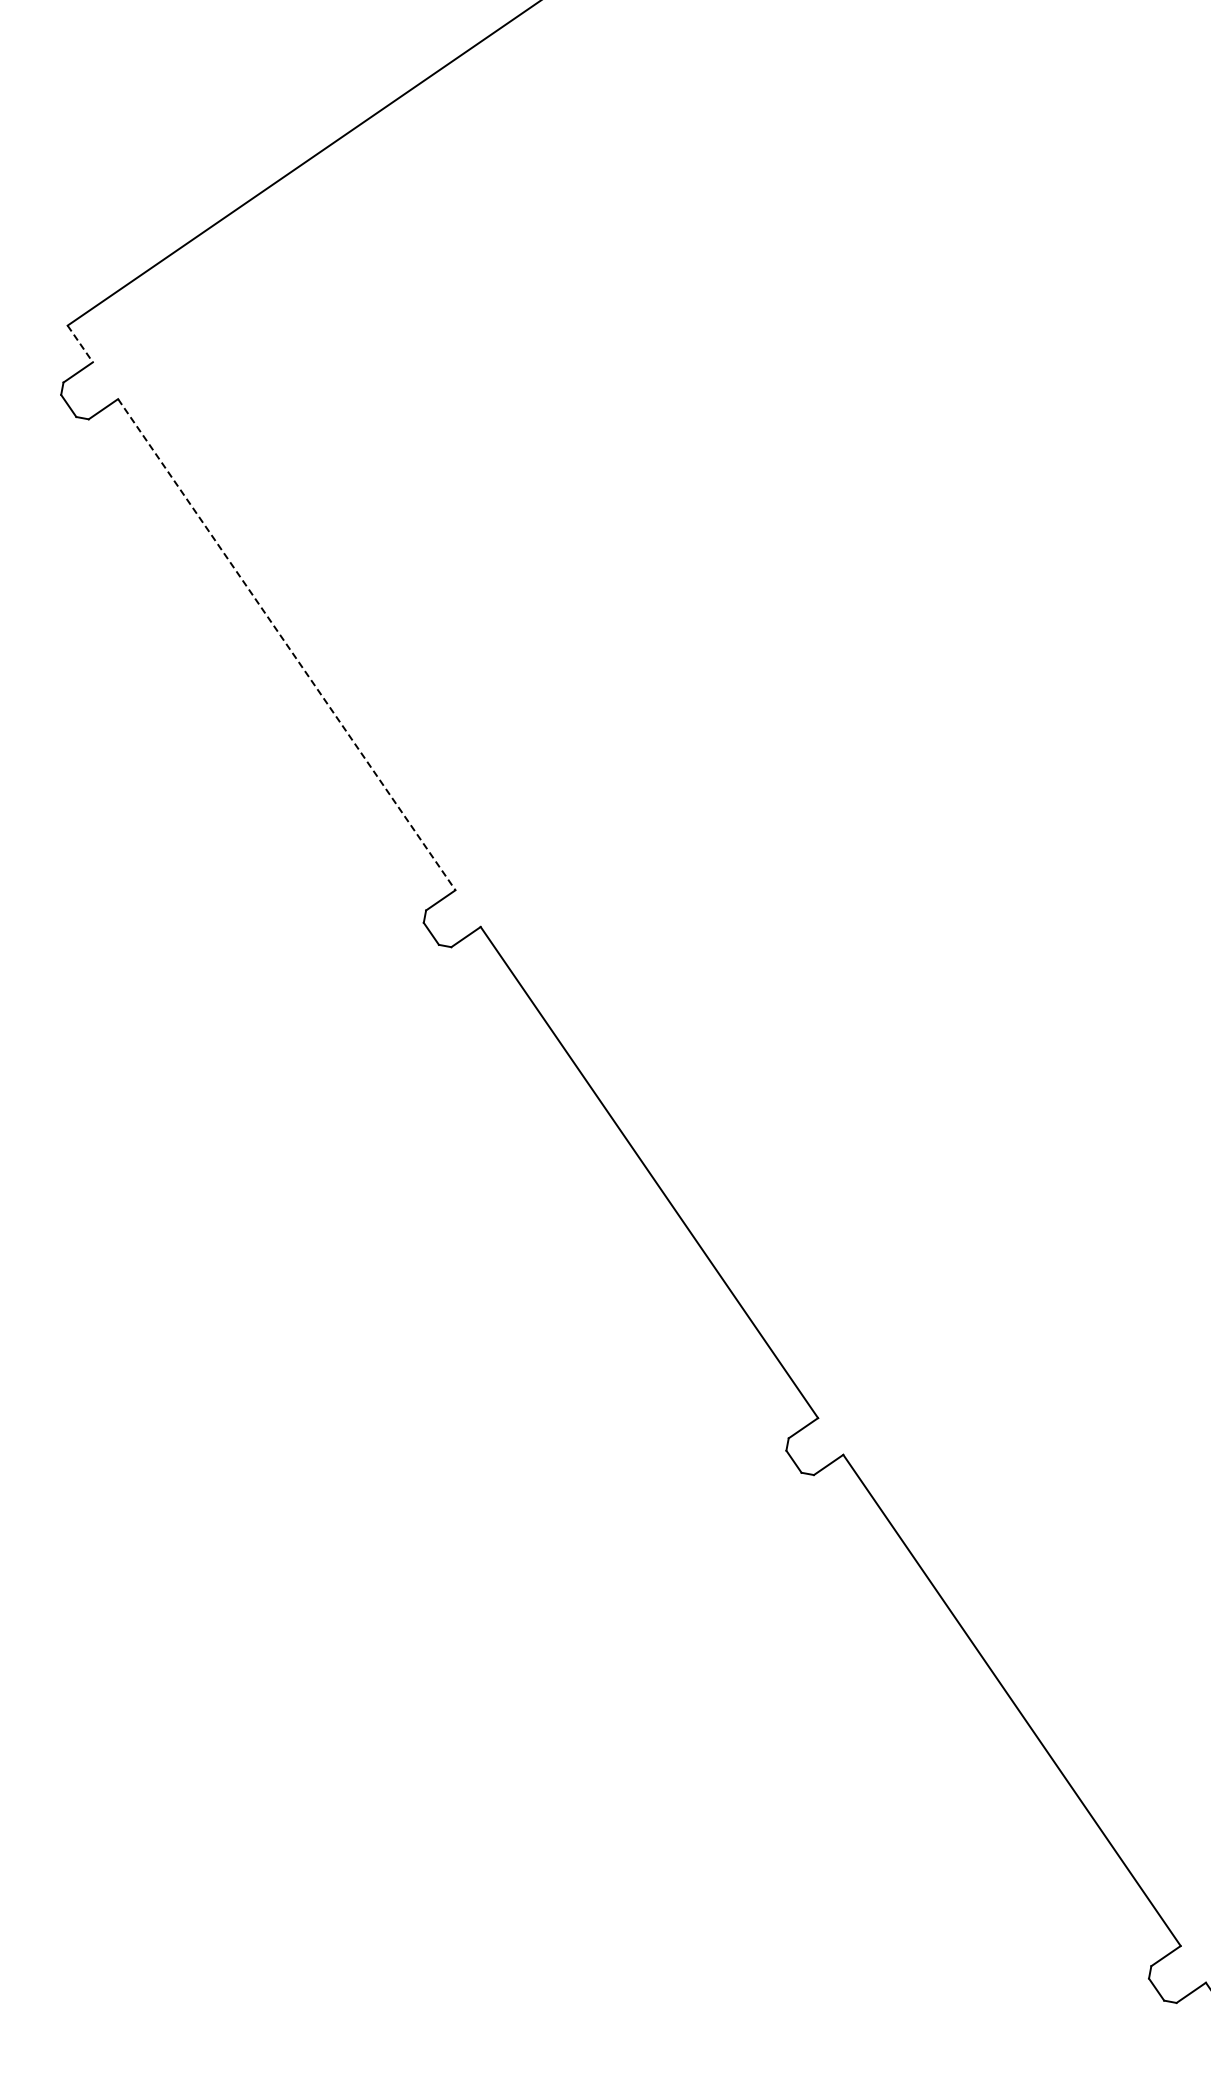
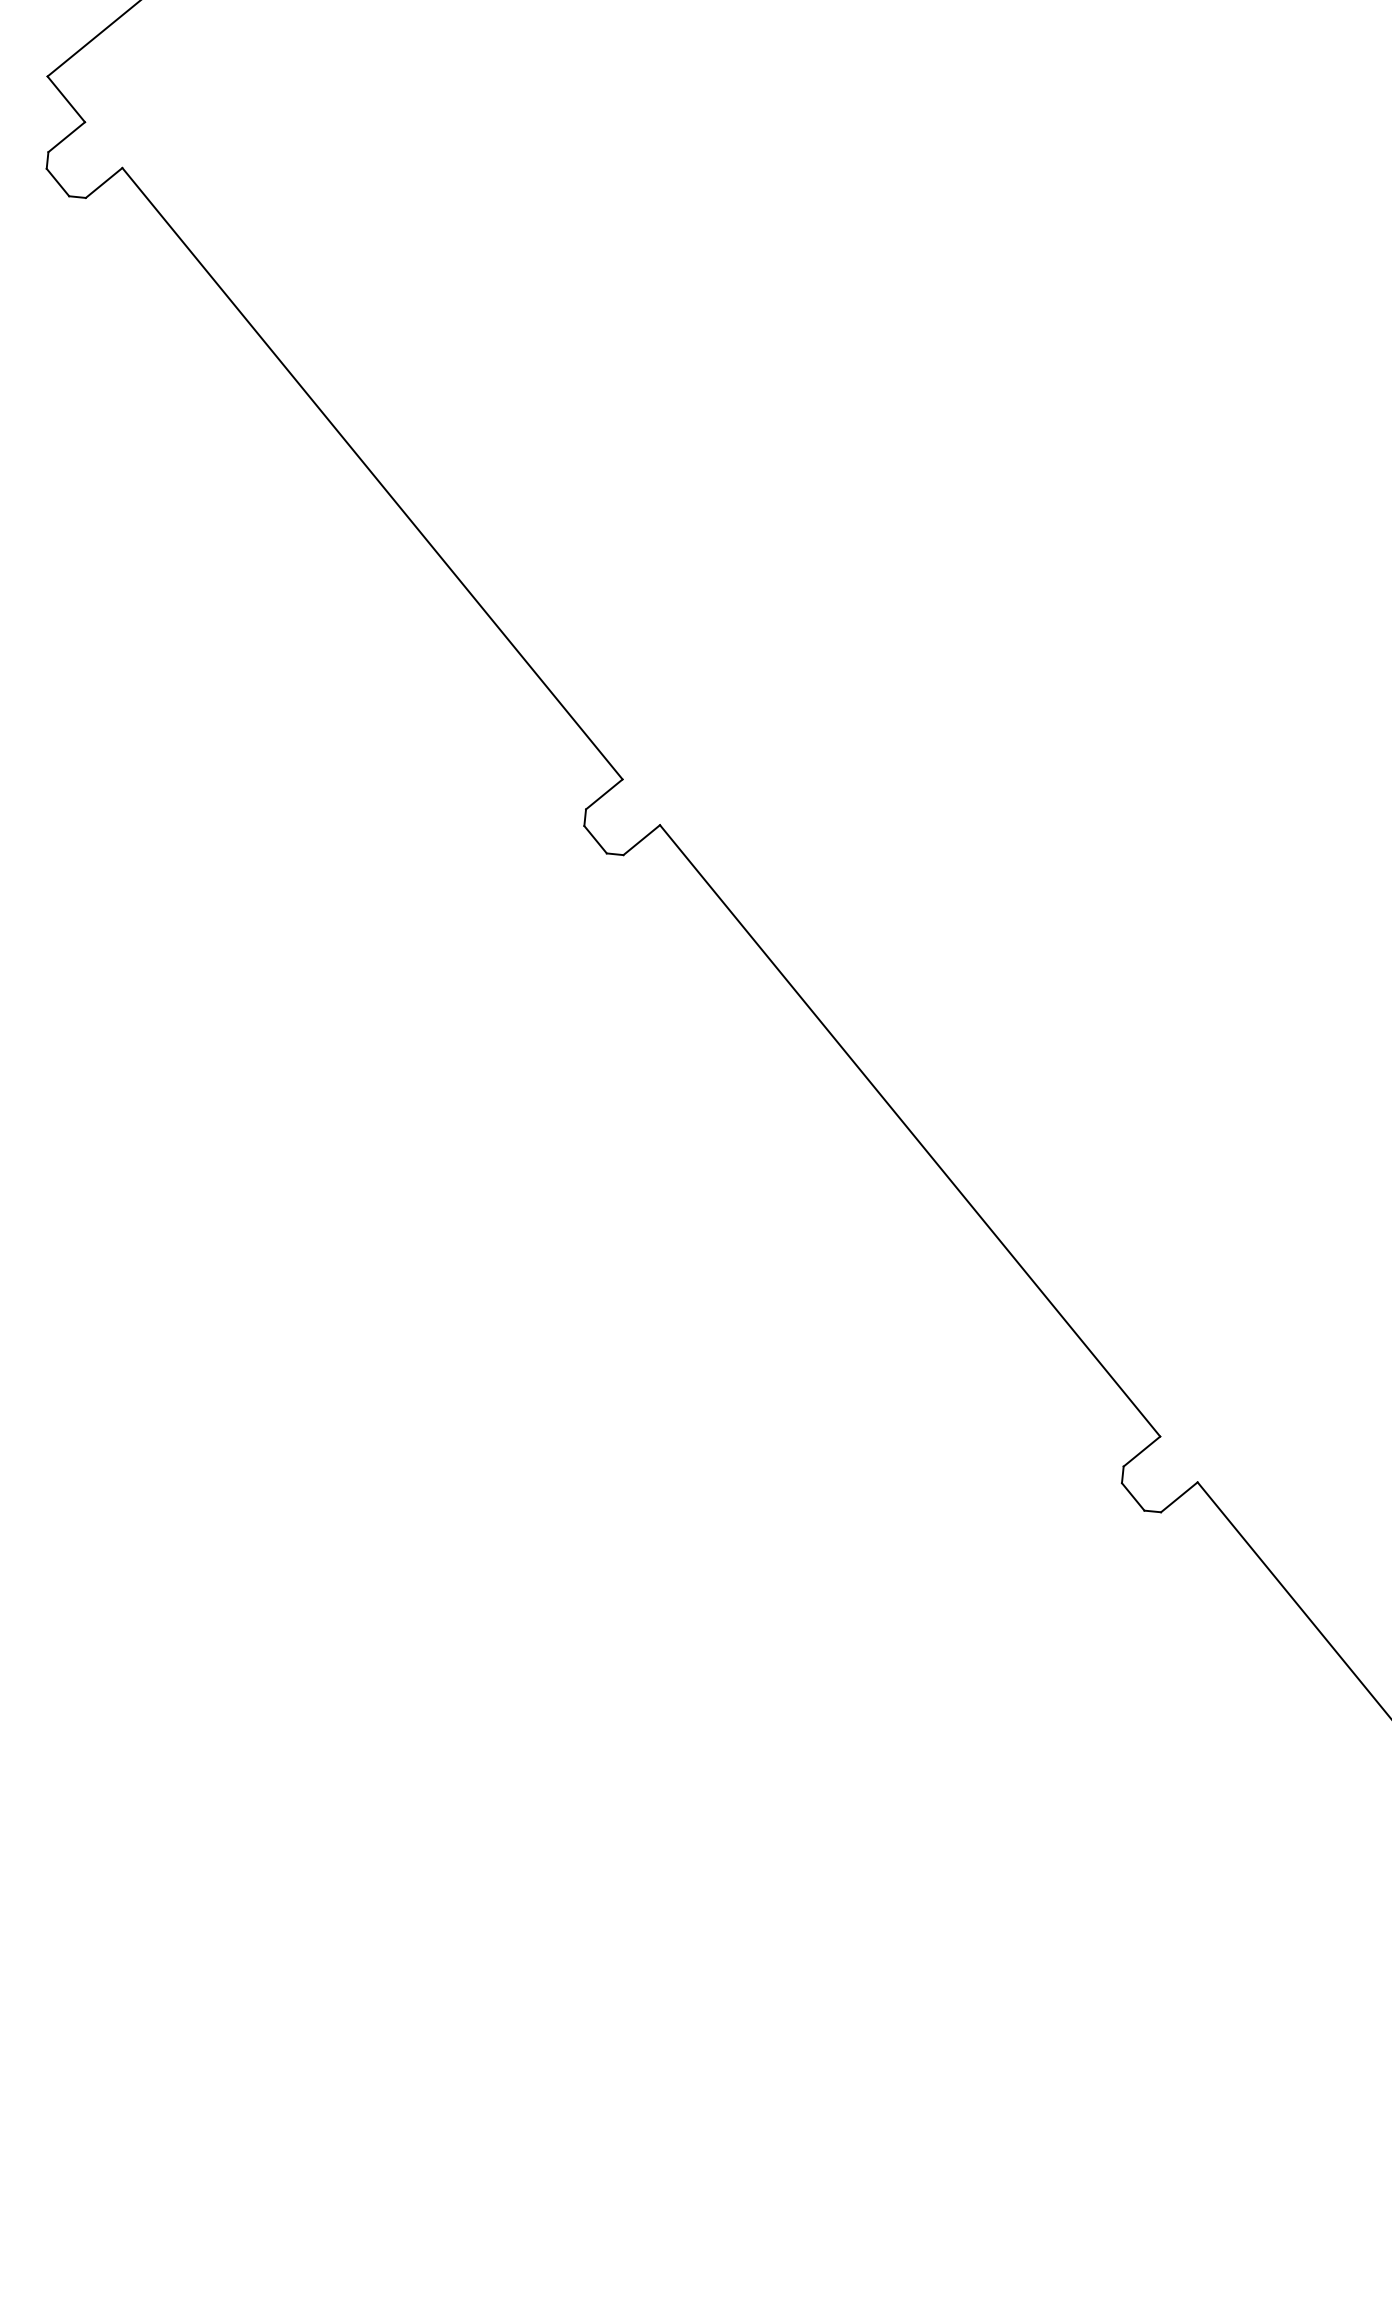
line: (80, 344) -> (66, 100), dashed -> solid
line: (286, 644) -> (372, 473), dashed -> solid

